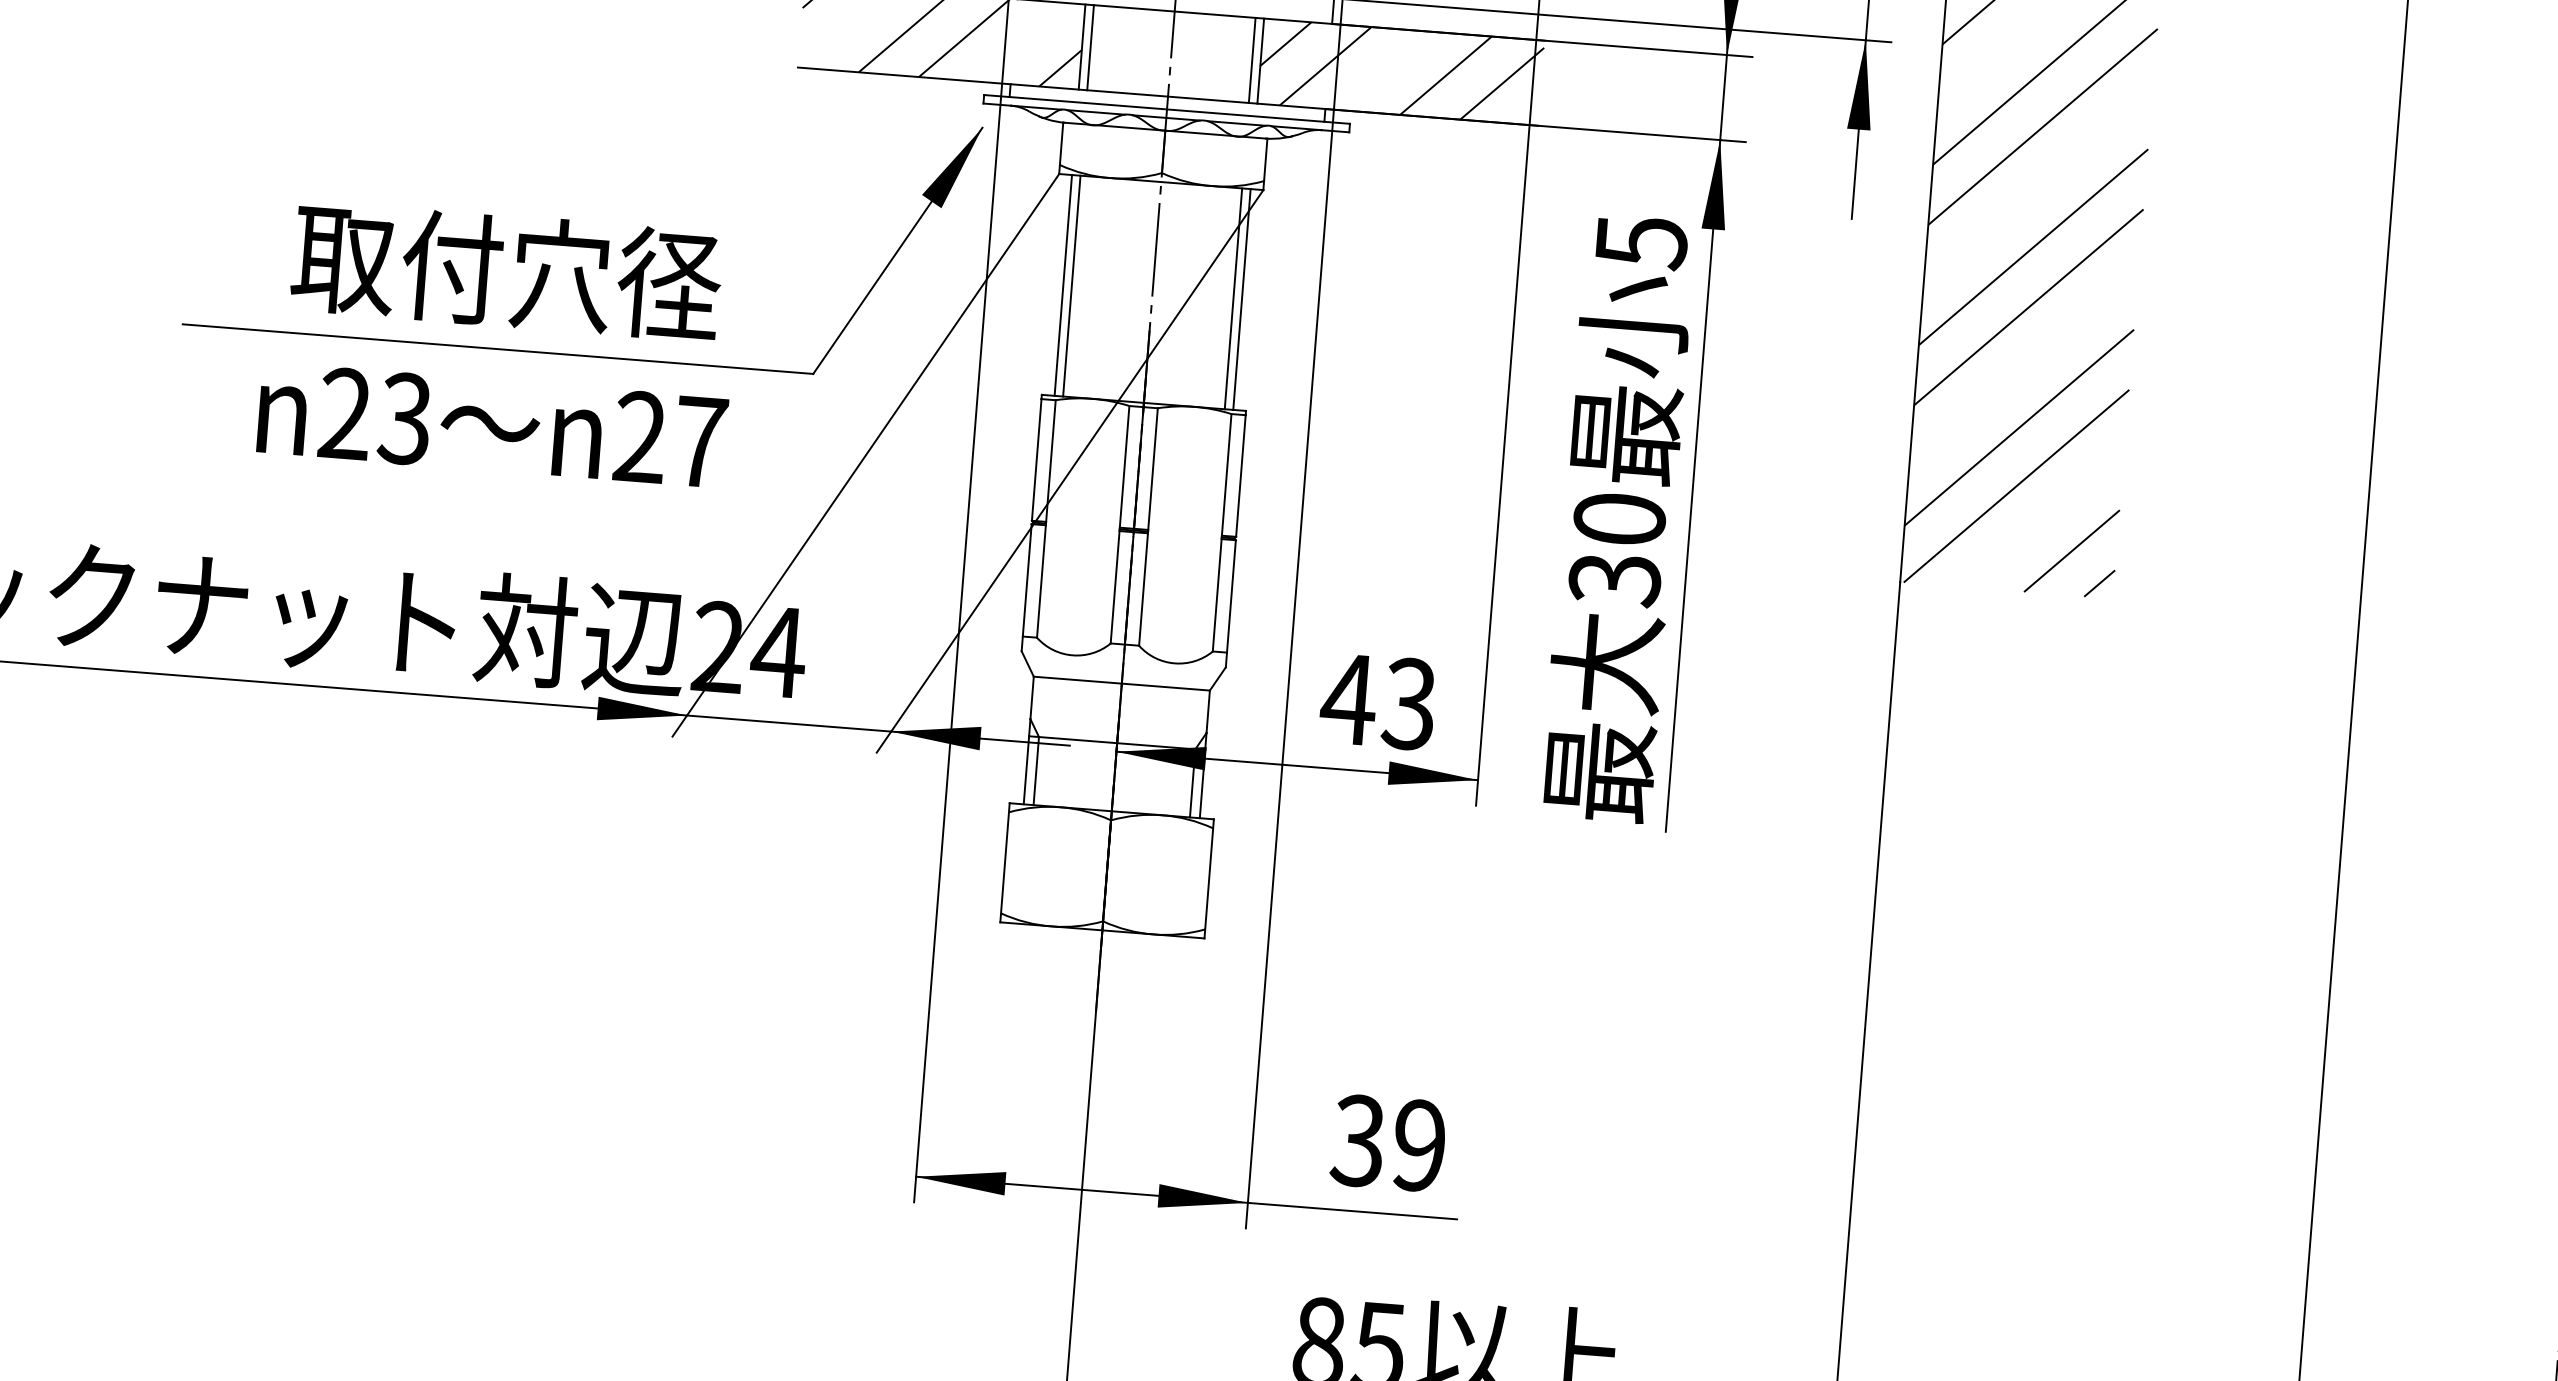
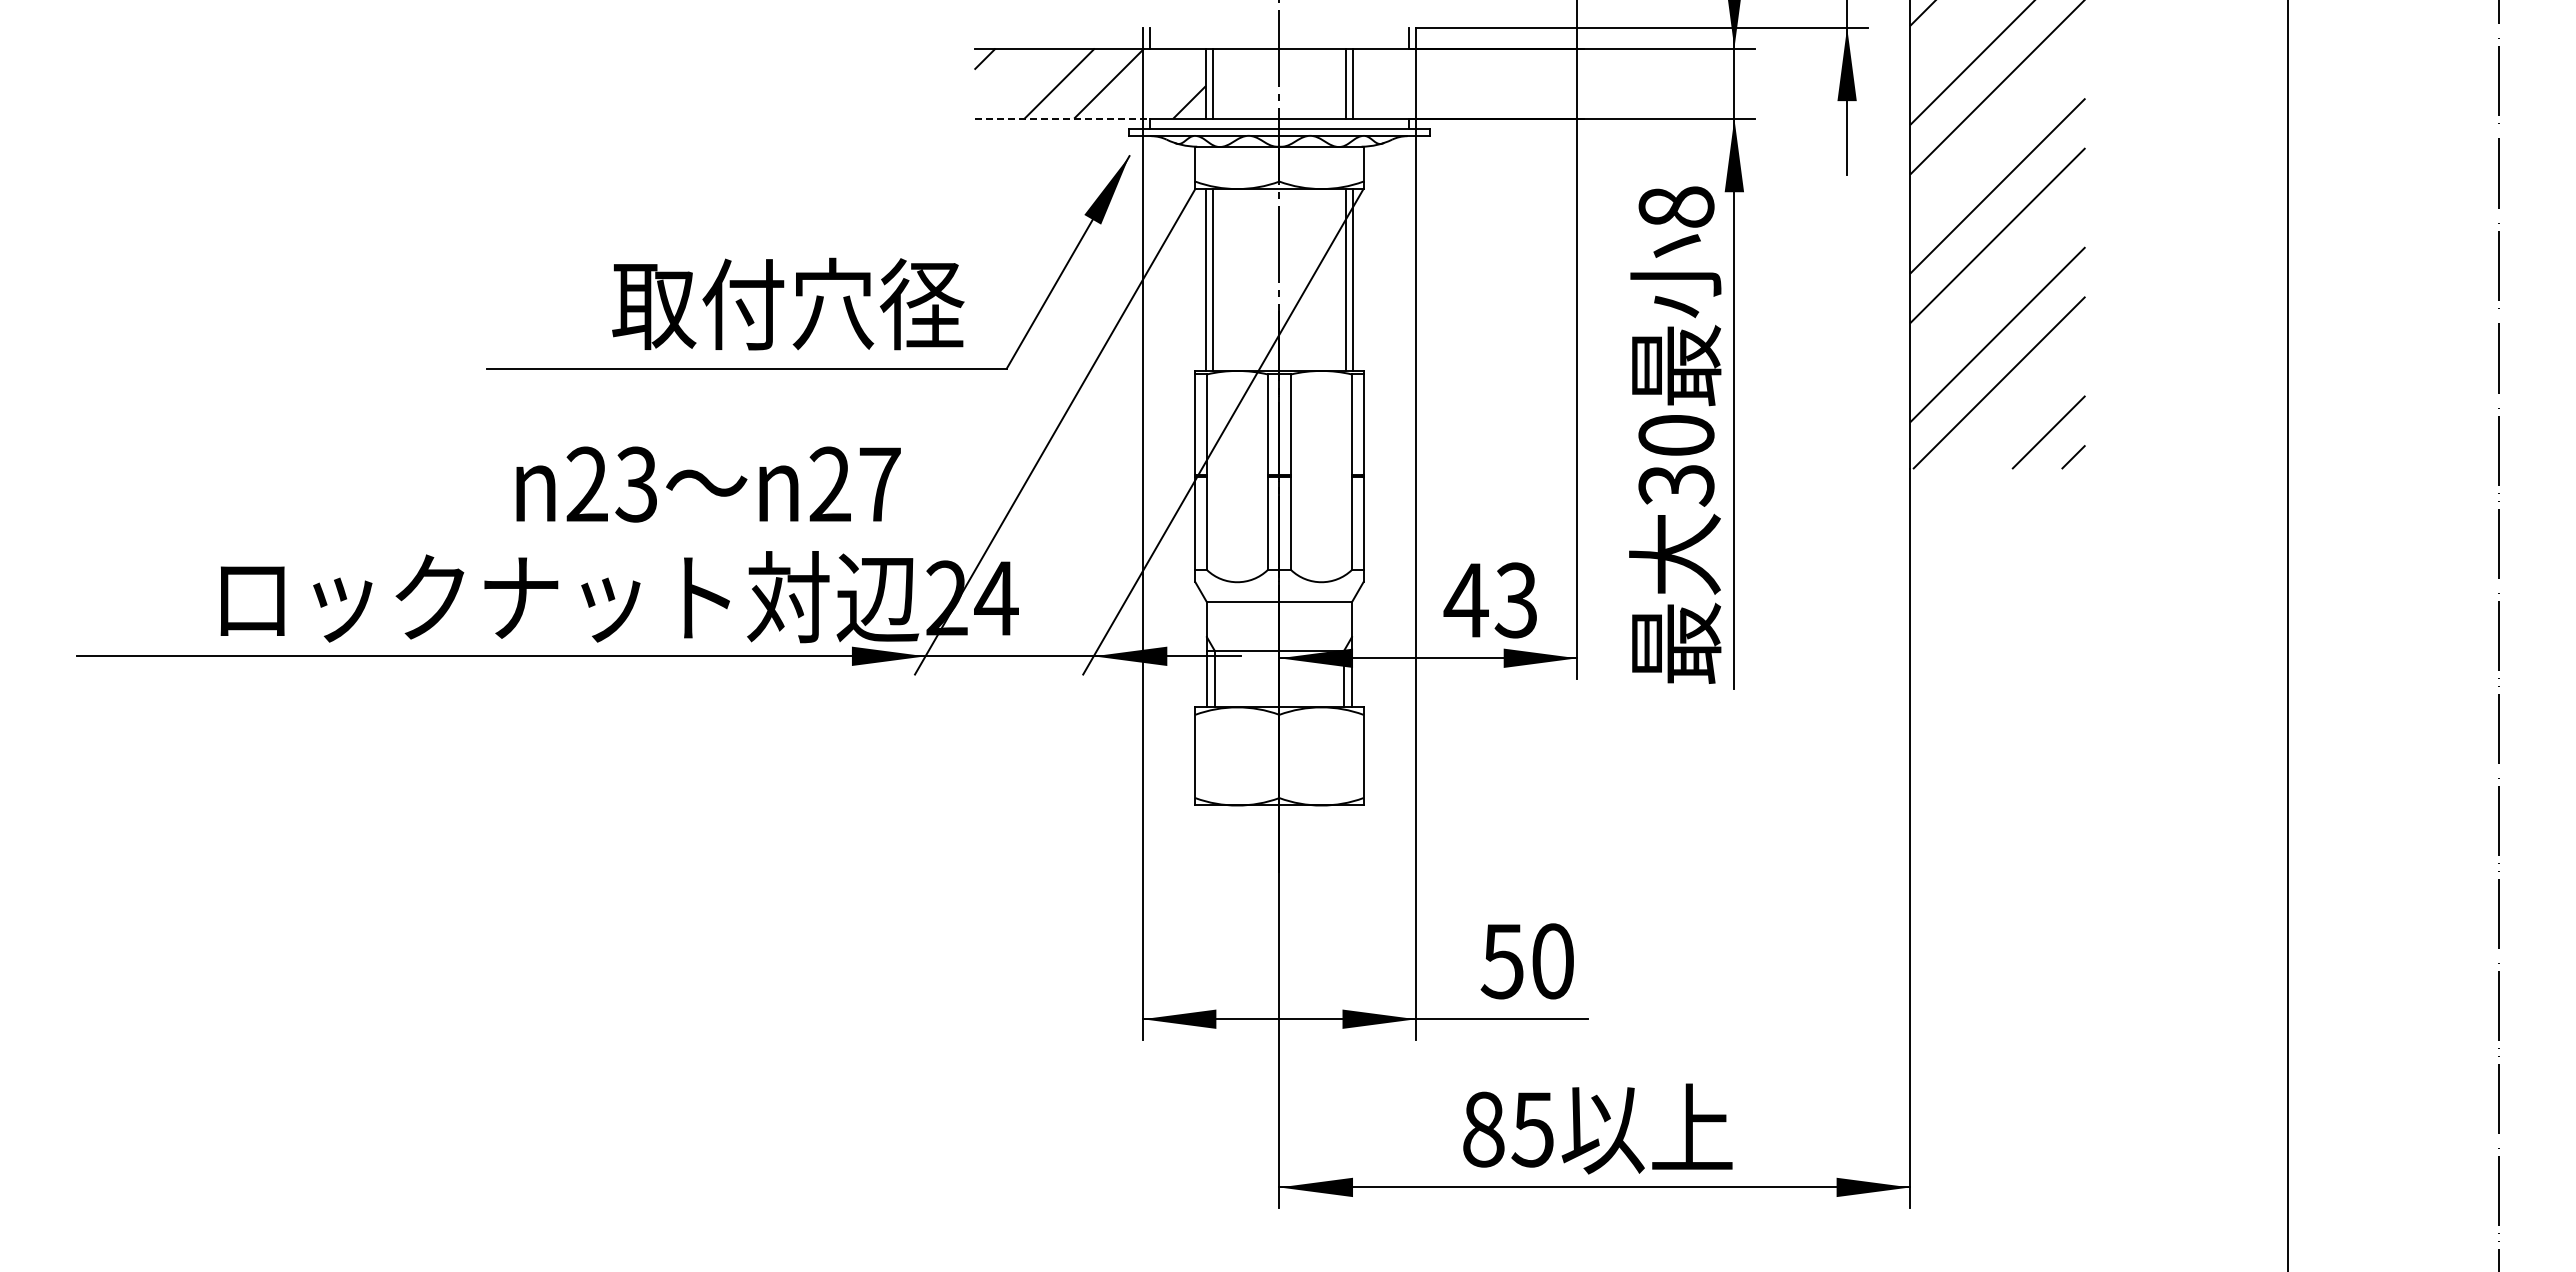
hatch: (1400, 72) -> (1468, 83), removed
line: (904, 75) -> (1062, 118), solid -> dashed
text: (1641, 242) -> (1676, 207), 5 -> 8
text: (507, 270) -> (788, 303), moved
text: (492, 425) -> (708, 484), moved
text: (1387, 1143) -> (1526, 961), 39 -> 50

